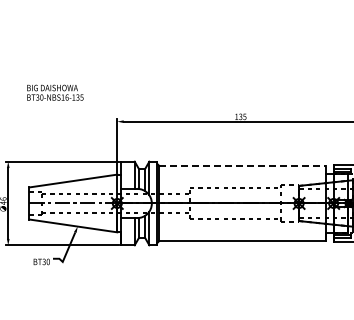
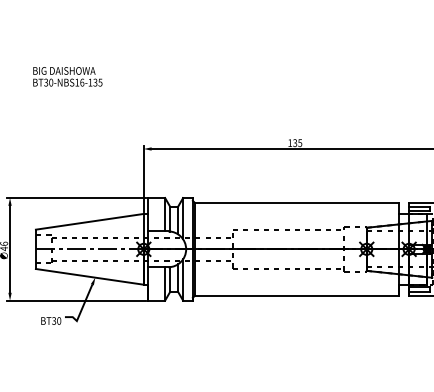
text: (55, 92) -> (67, 76), moved
line: (242, 165) -> (297, 202), dashed -> solid

